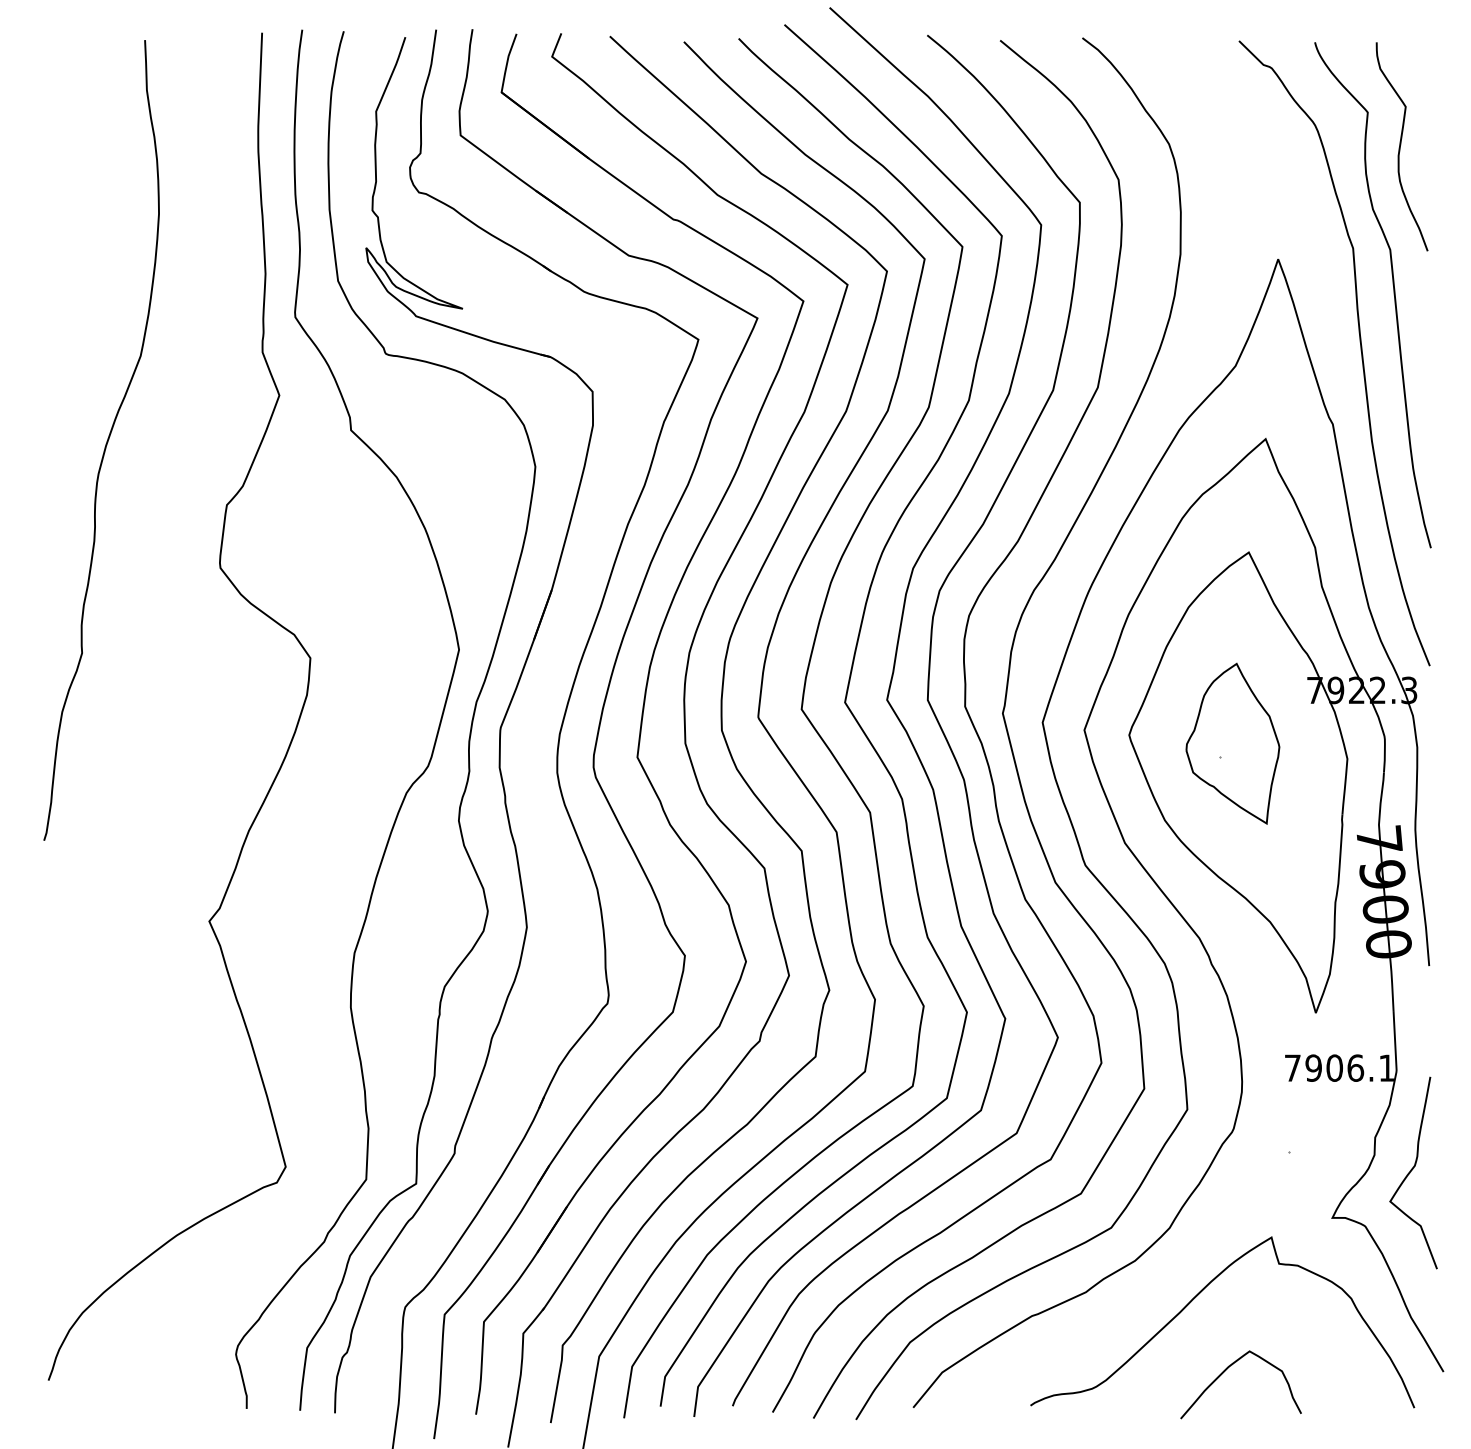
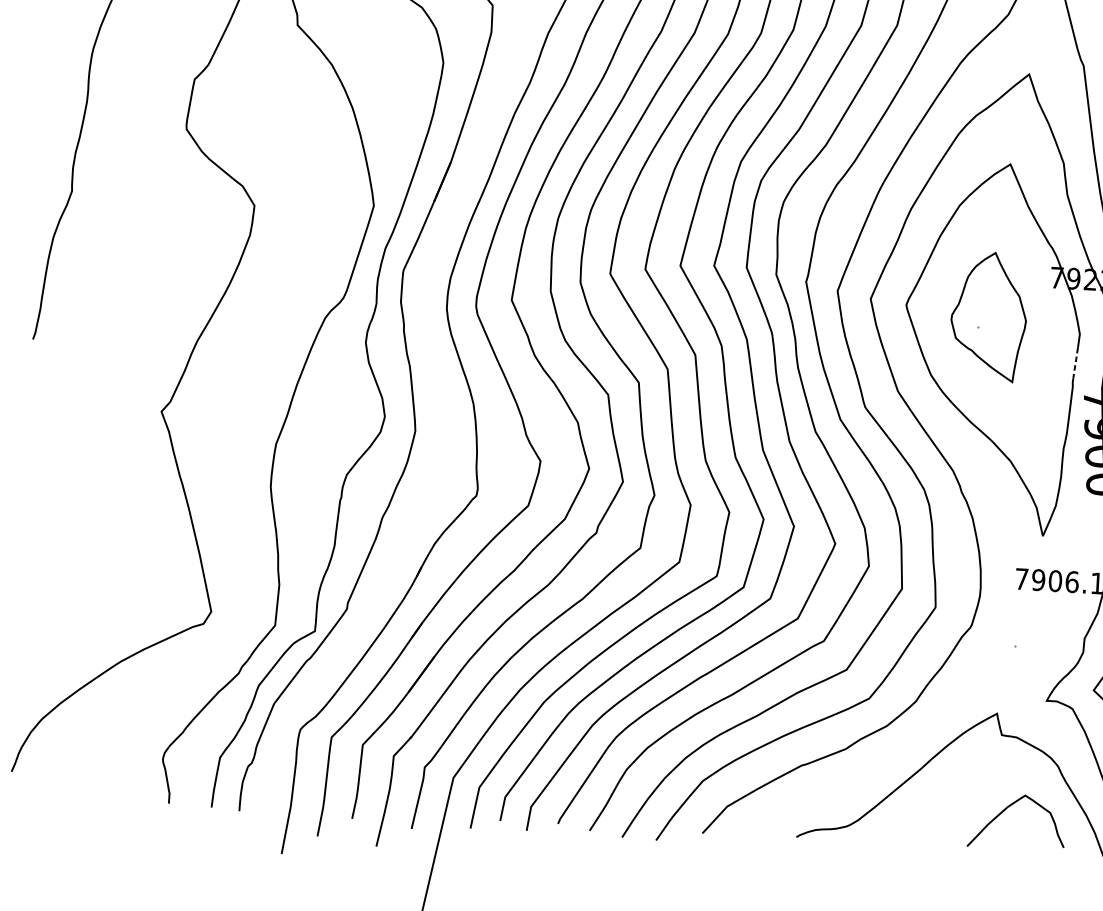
line: (1344, 795) -> (1075, 363), solid -> dashed
curve: (1226, 1370) -> (1005, 809), moved

